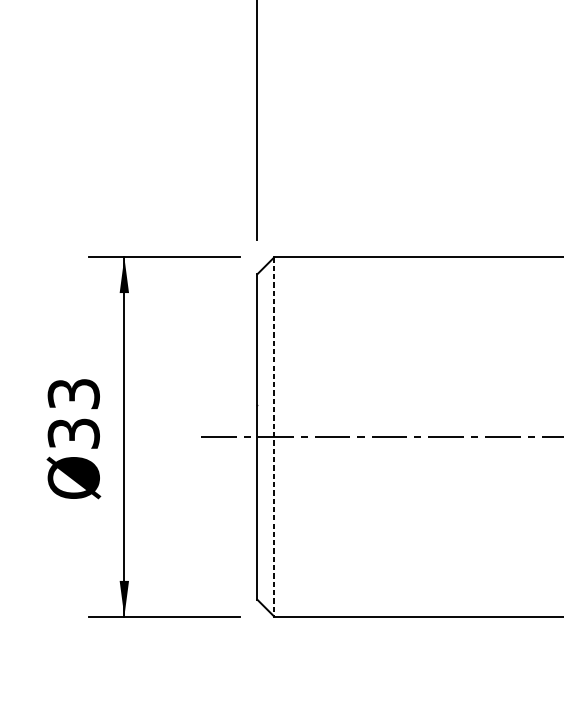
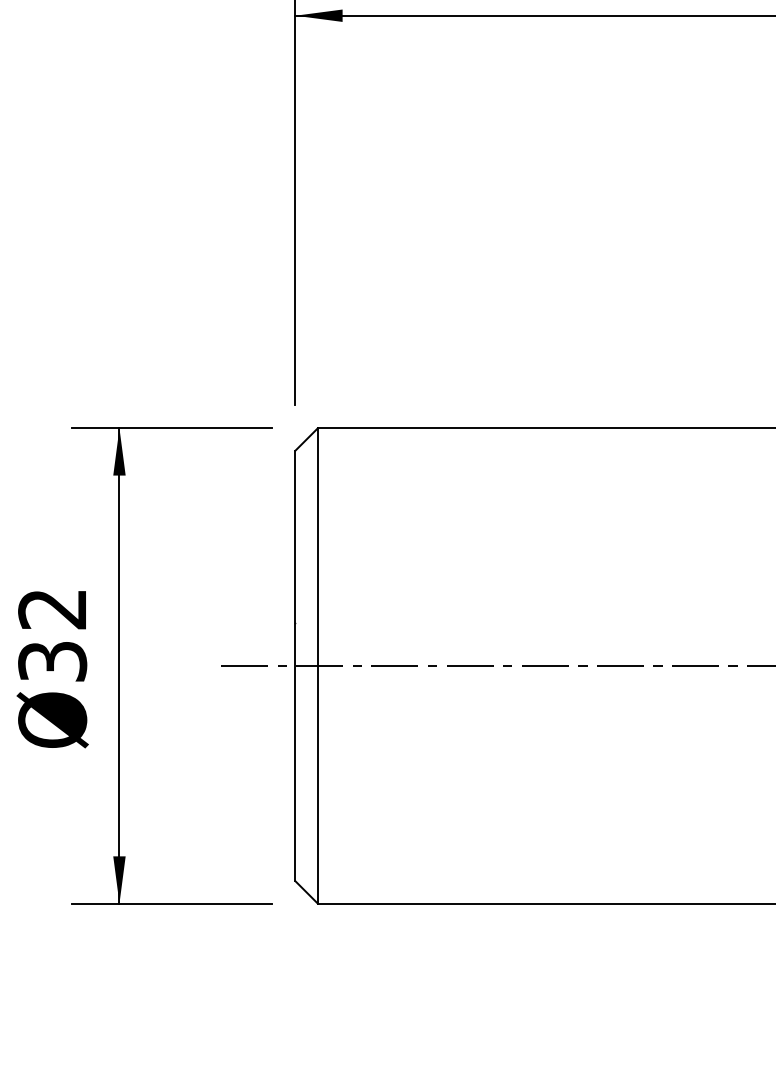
text: (73, 394) -> (52, 609), Ø33 -> Ø32
line: (274, 436) -> (317, 665), dashed -> solid

